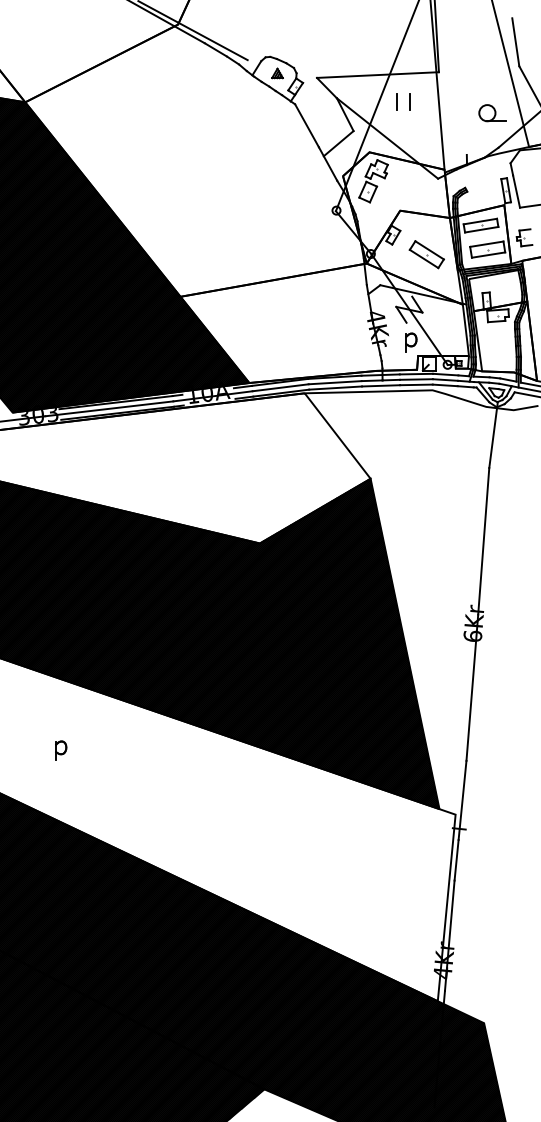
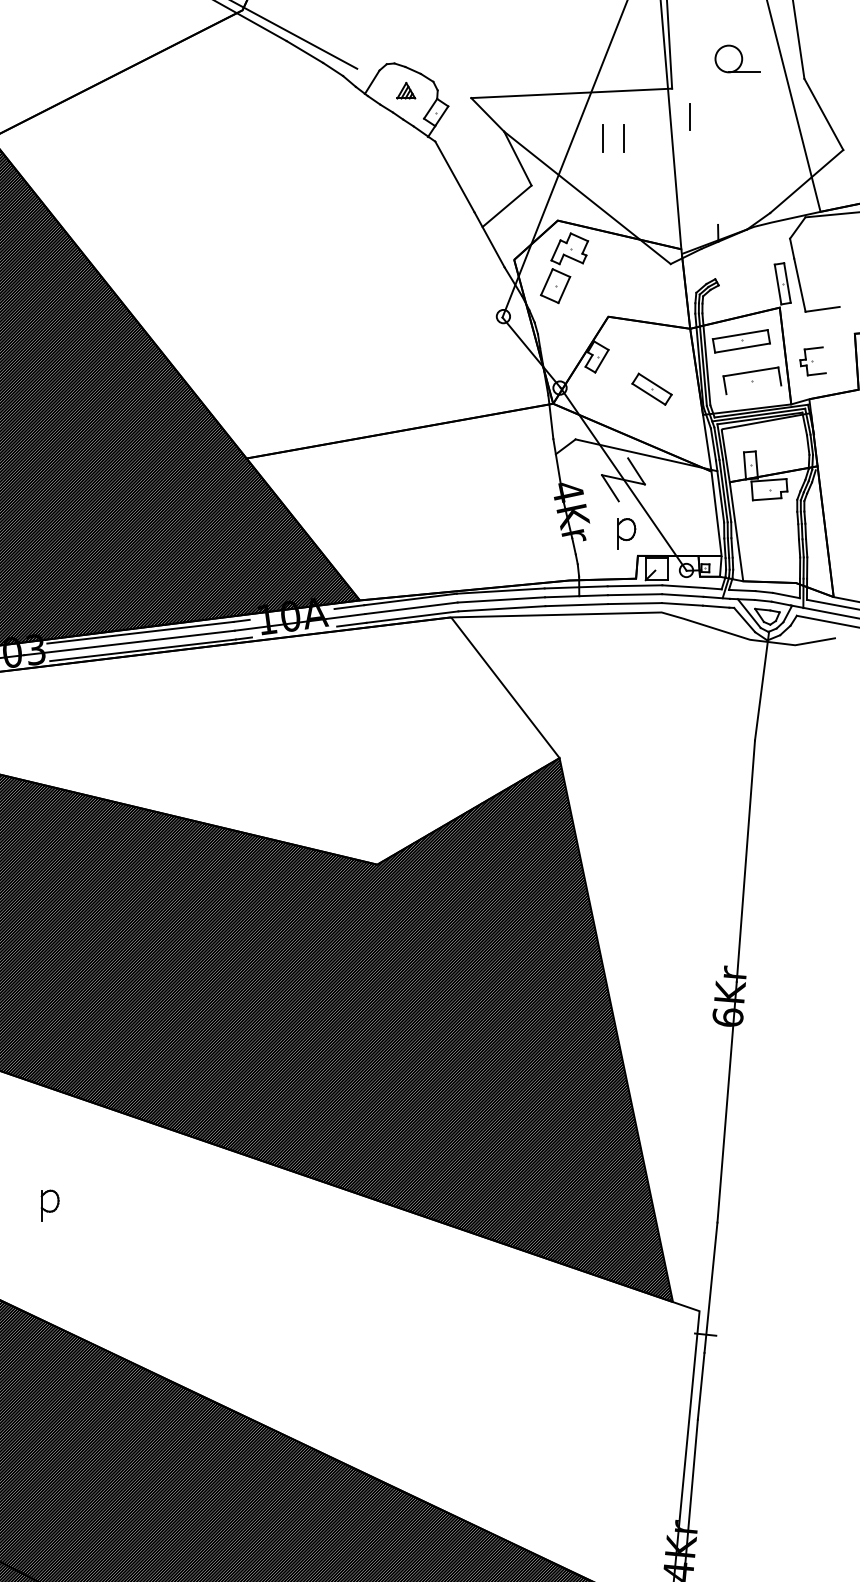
line: (449, 88) -> (689, 115), added
part: (492, 113) -> (737, 59), moved
part: (426, 254) -> (651, 388), size x0.7
line: (488, 254) -> (753, 388), removed

